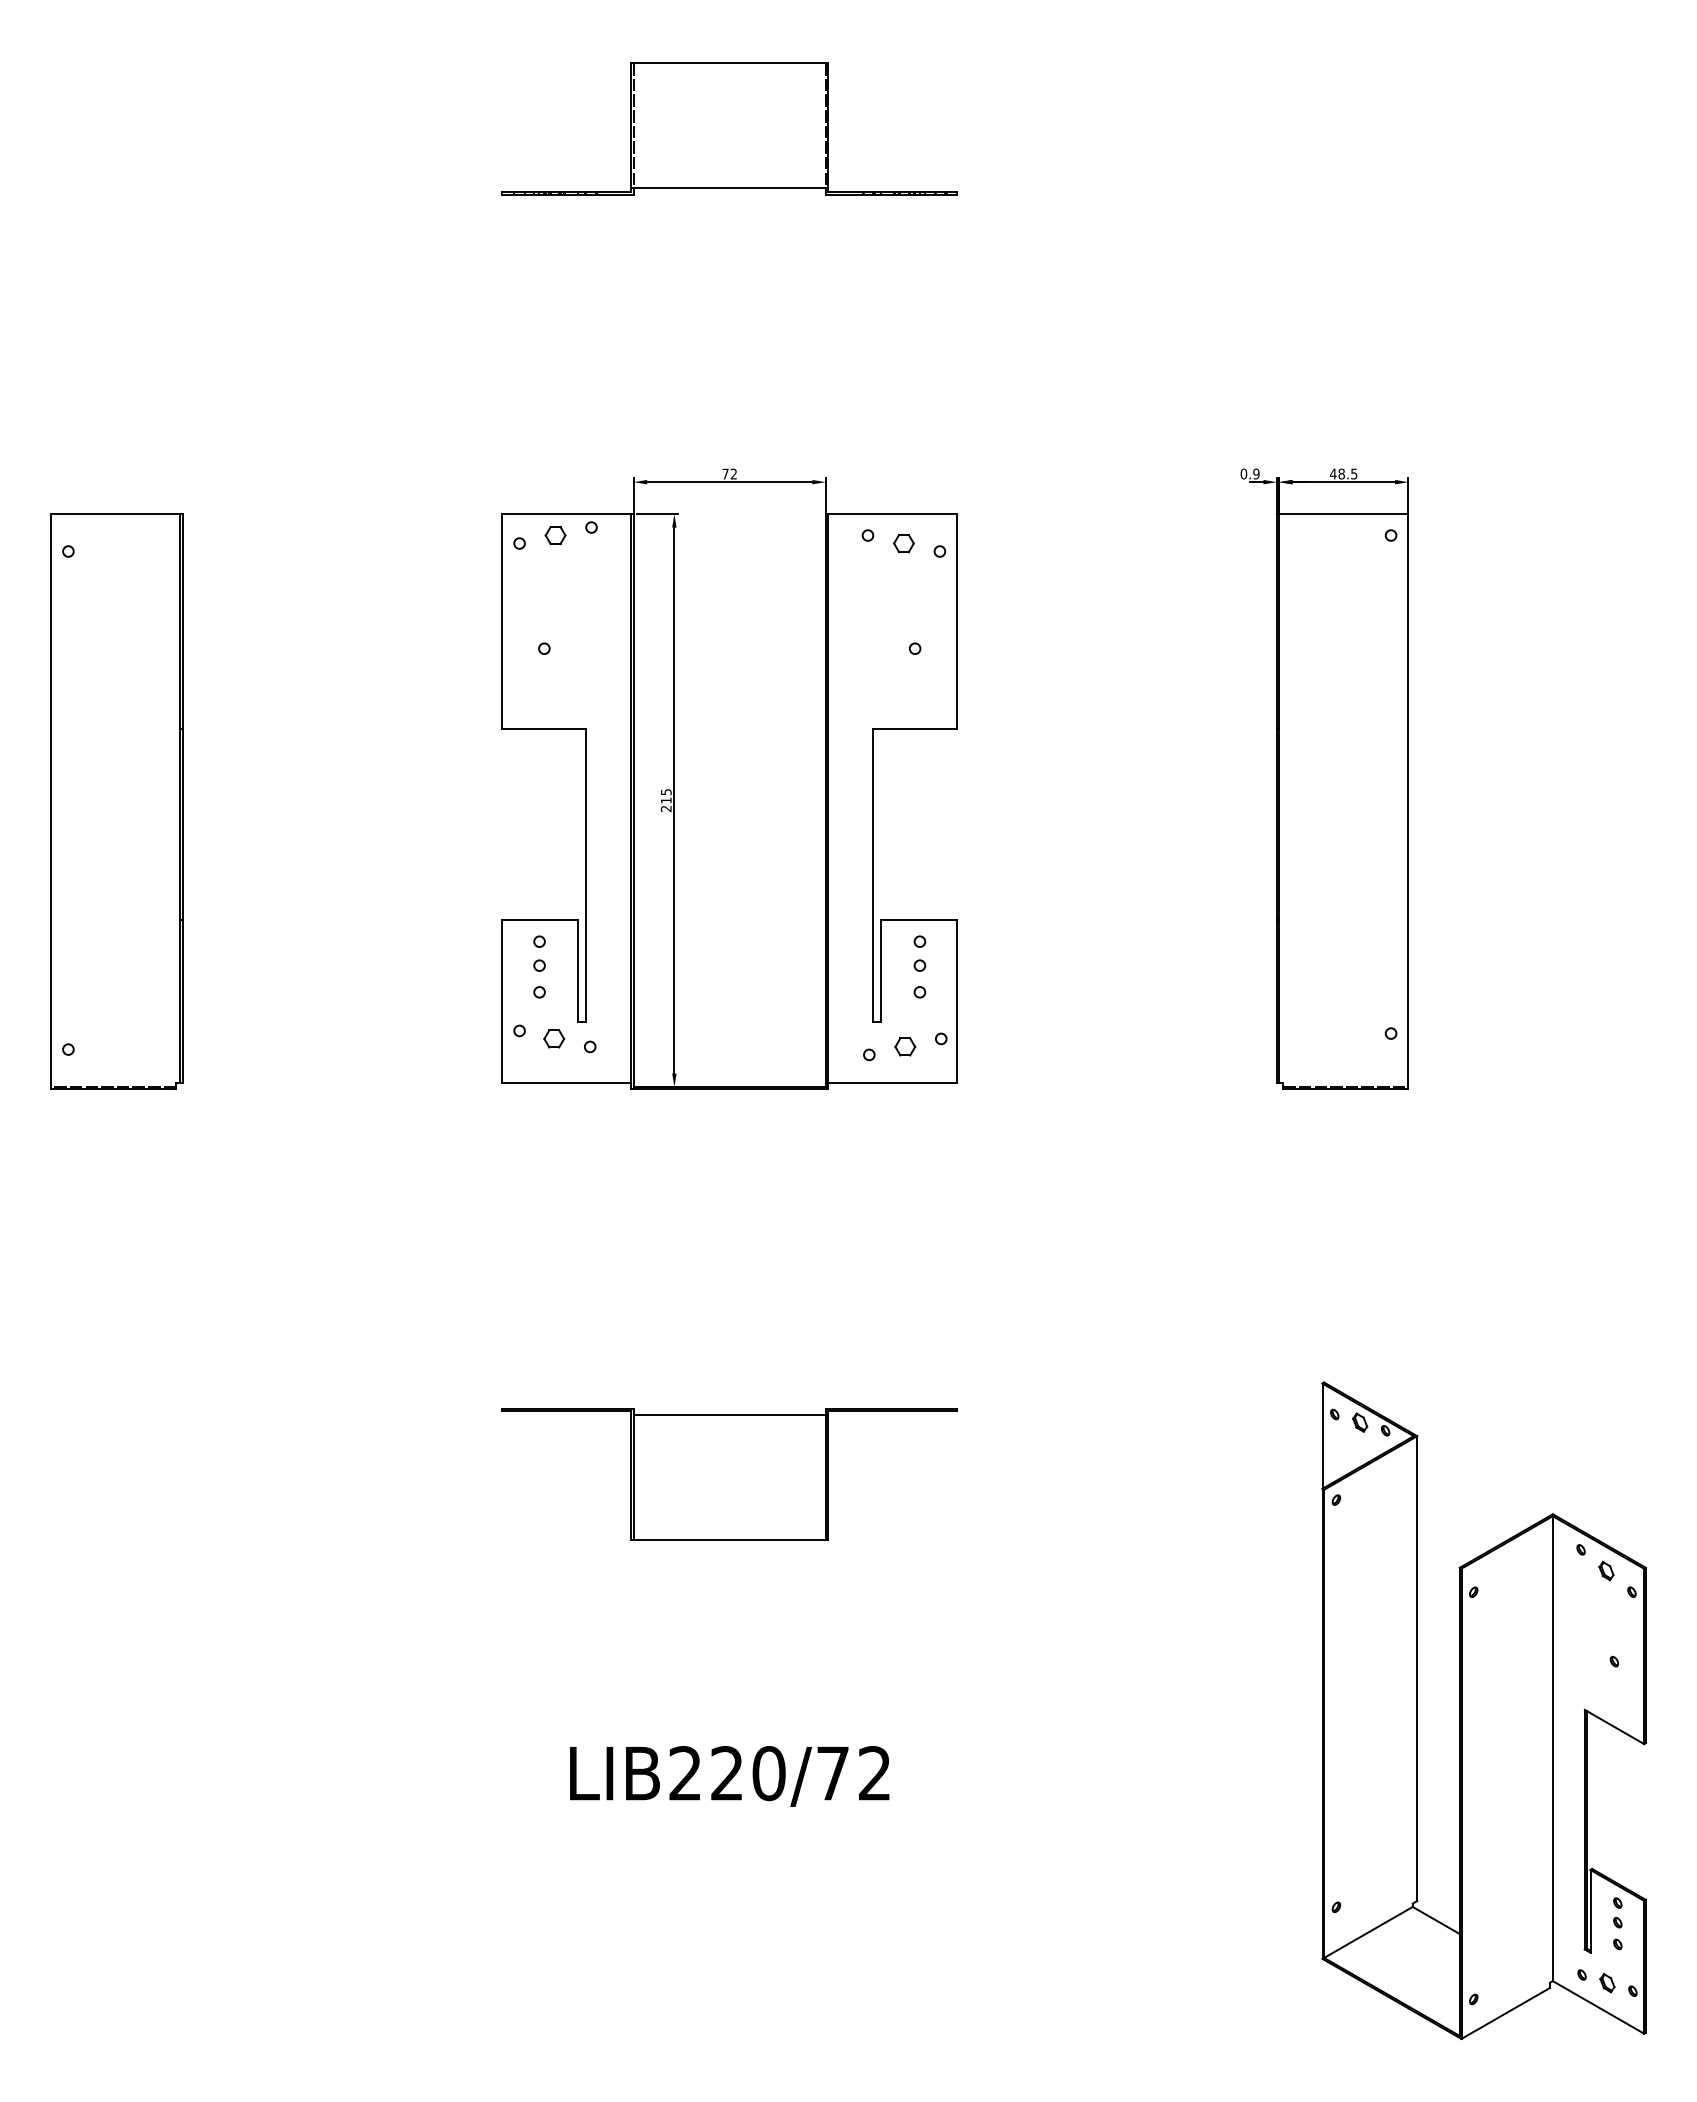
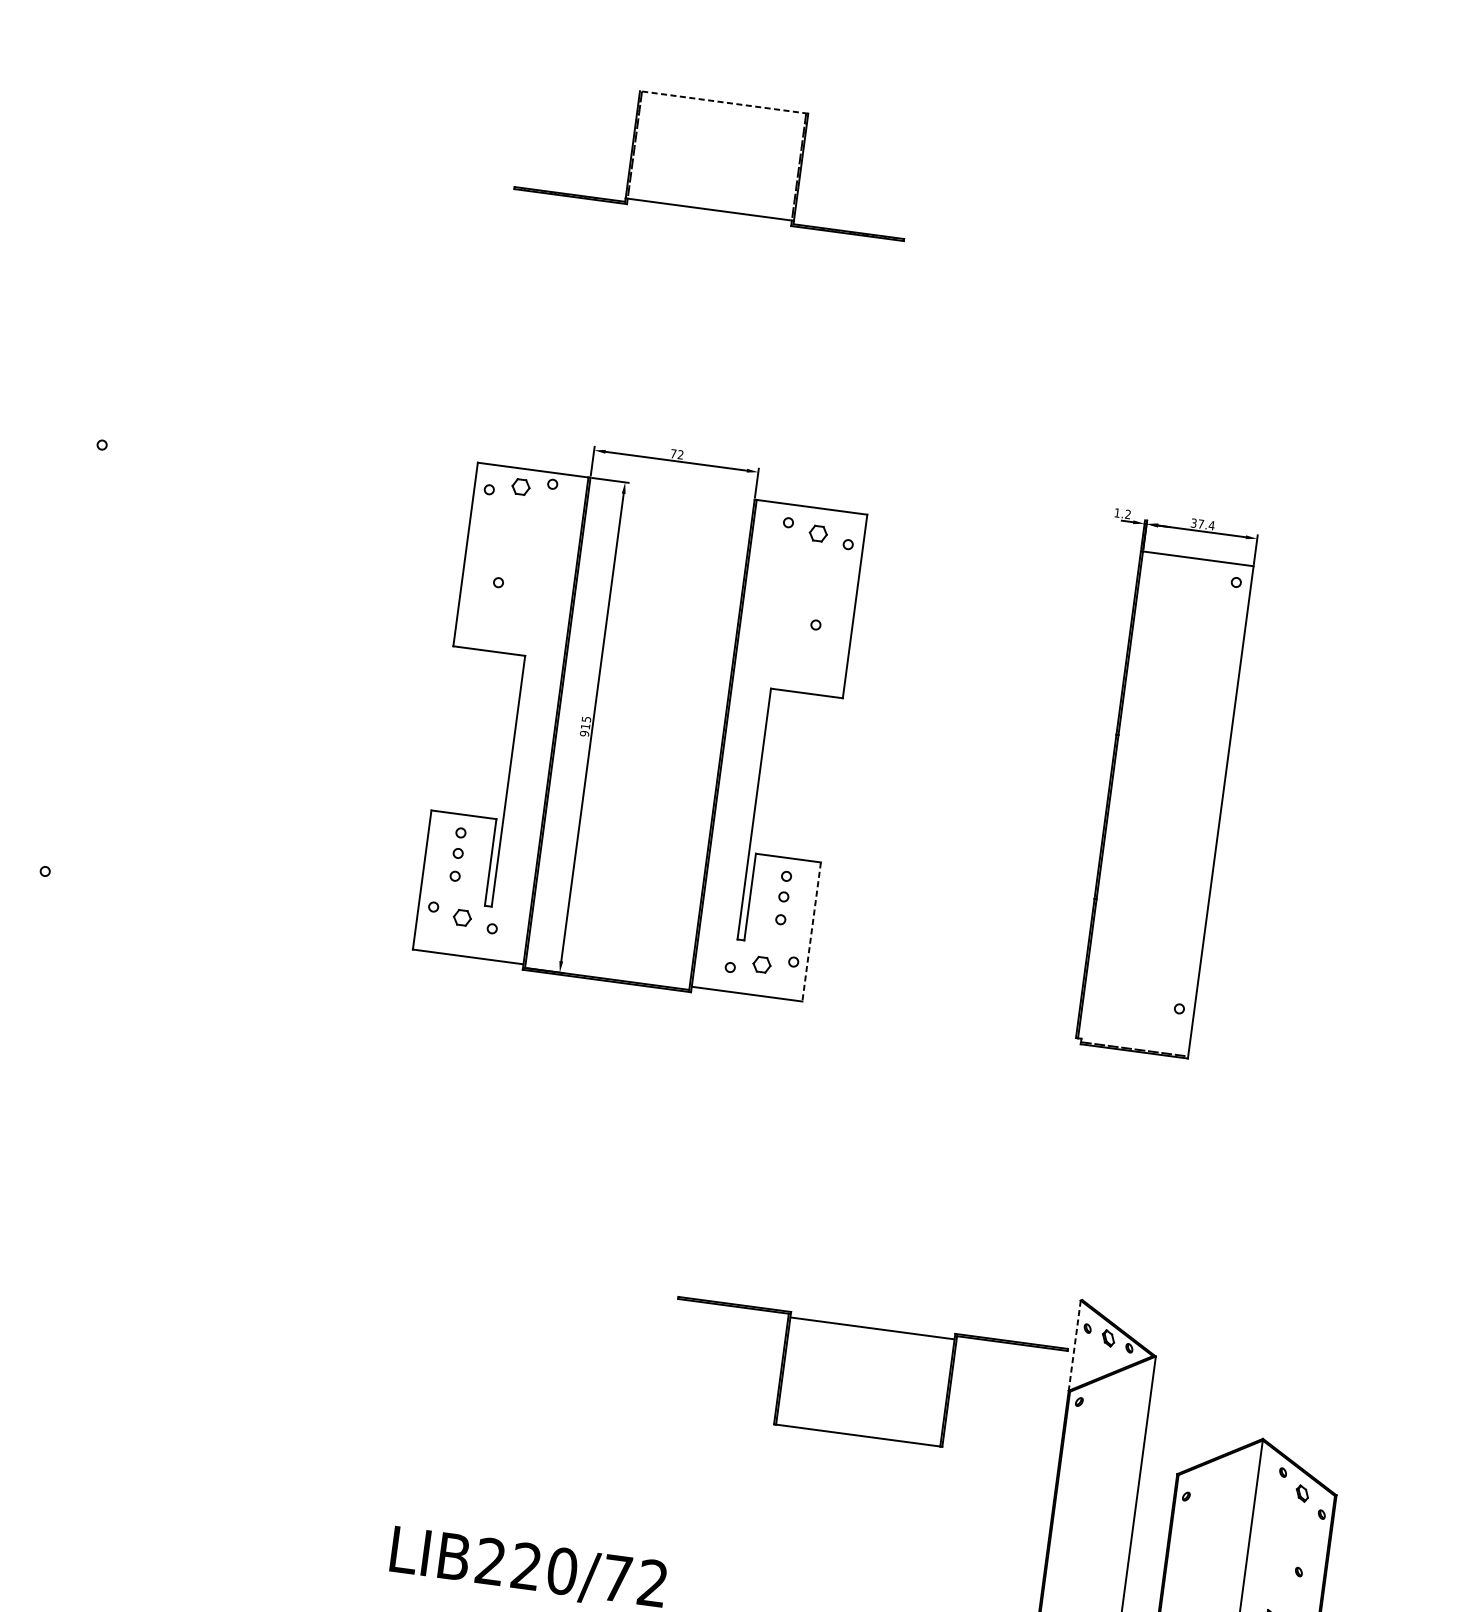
line: (729, 63) -> (723, 102), solid -> dashed
text: (1249, 473) -> (1122, 513), 0.9 -> 1.2
text: (1343, 473) -> (1202, 523), 48.5 -> 37.4
part: (116, 801) -> (114, 664), removed
text: (666, 808) -> (584, 733), 215 -> 915
line: (957, 1002) -> (811, 932), solid -> dashed
line: (1322, 1436) -> (1074, 1345), solid -> dashed
part: (729, 1474) -> (865, 1379), moved

